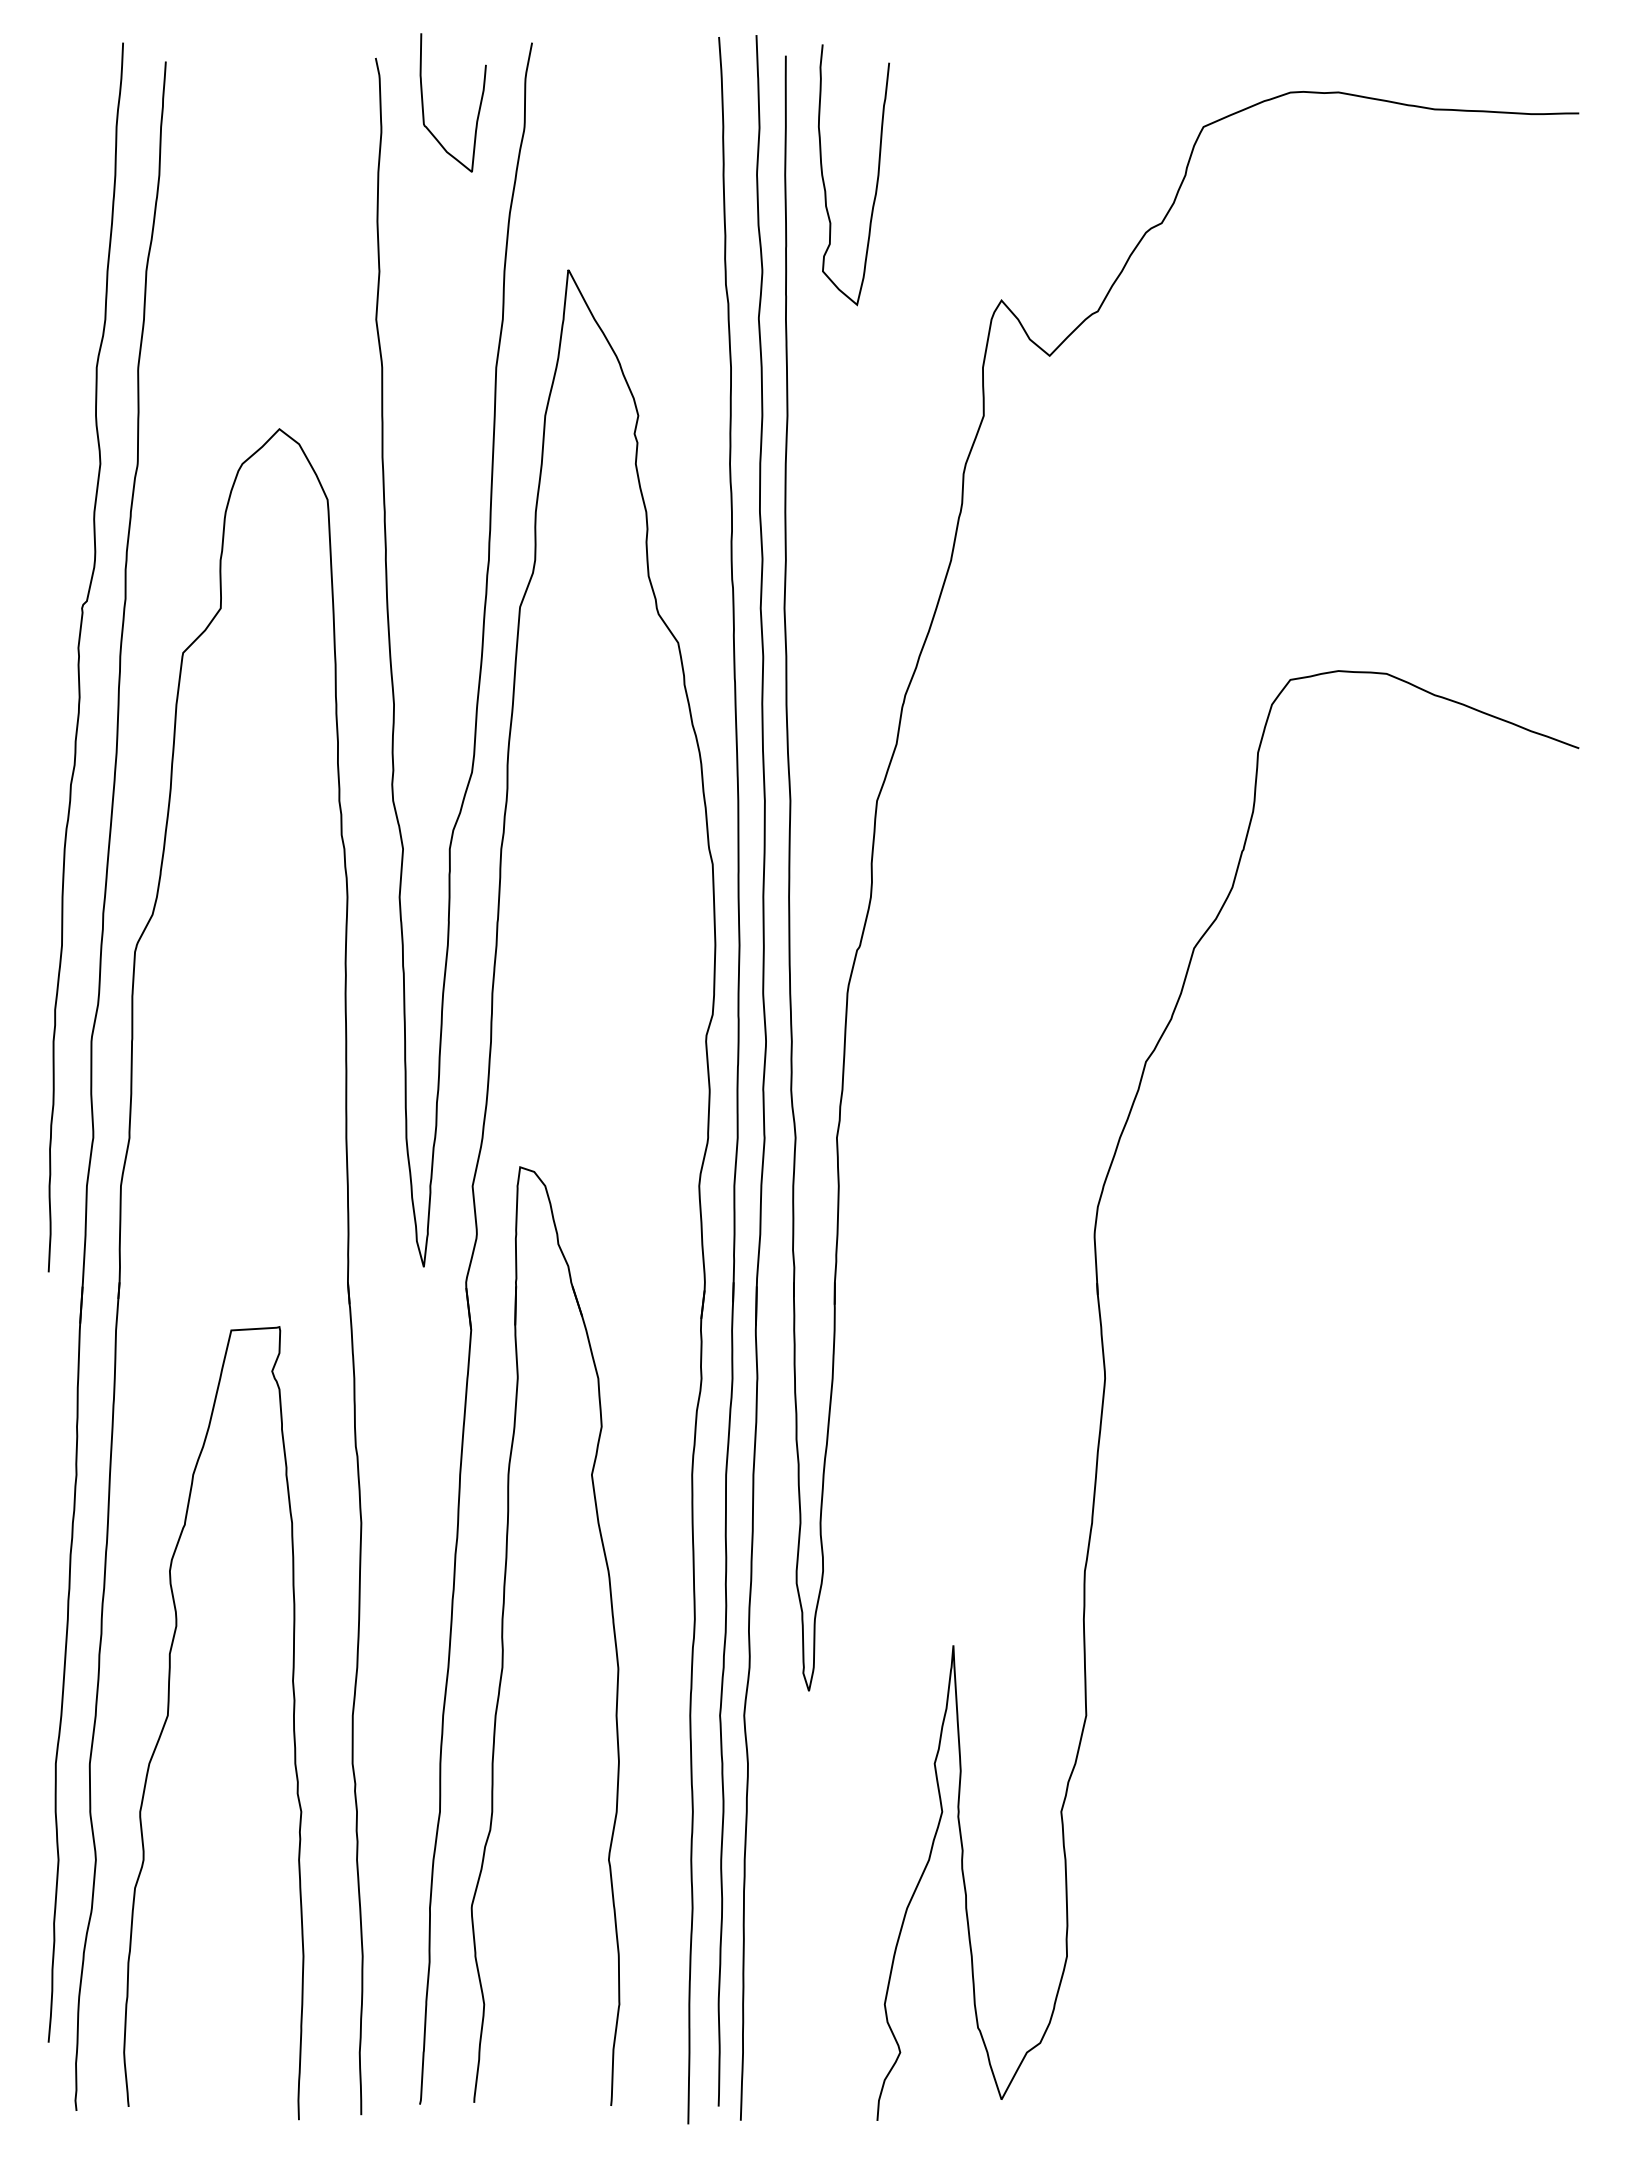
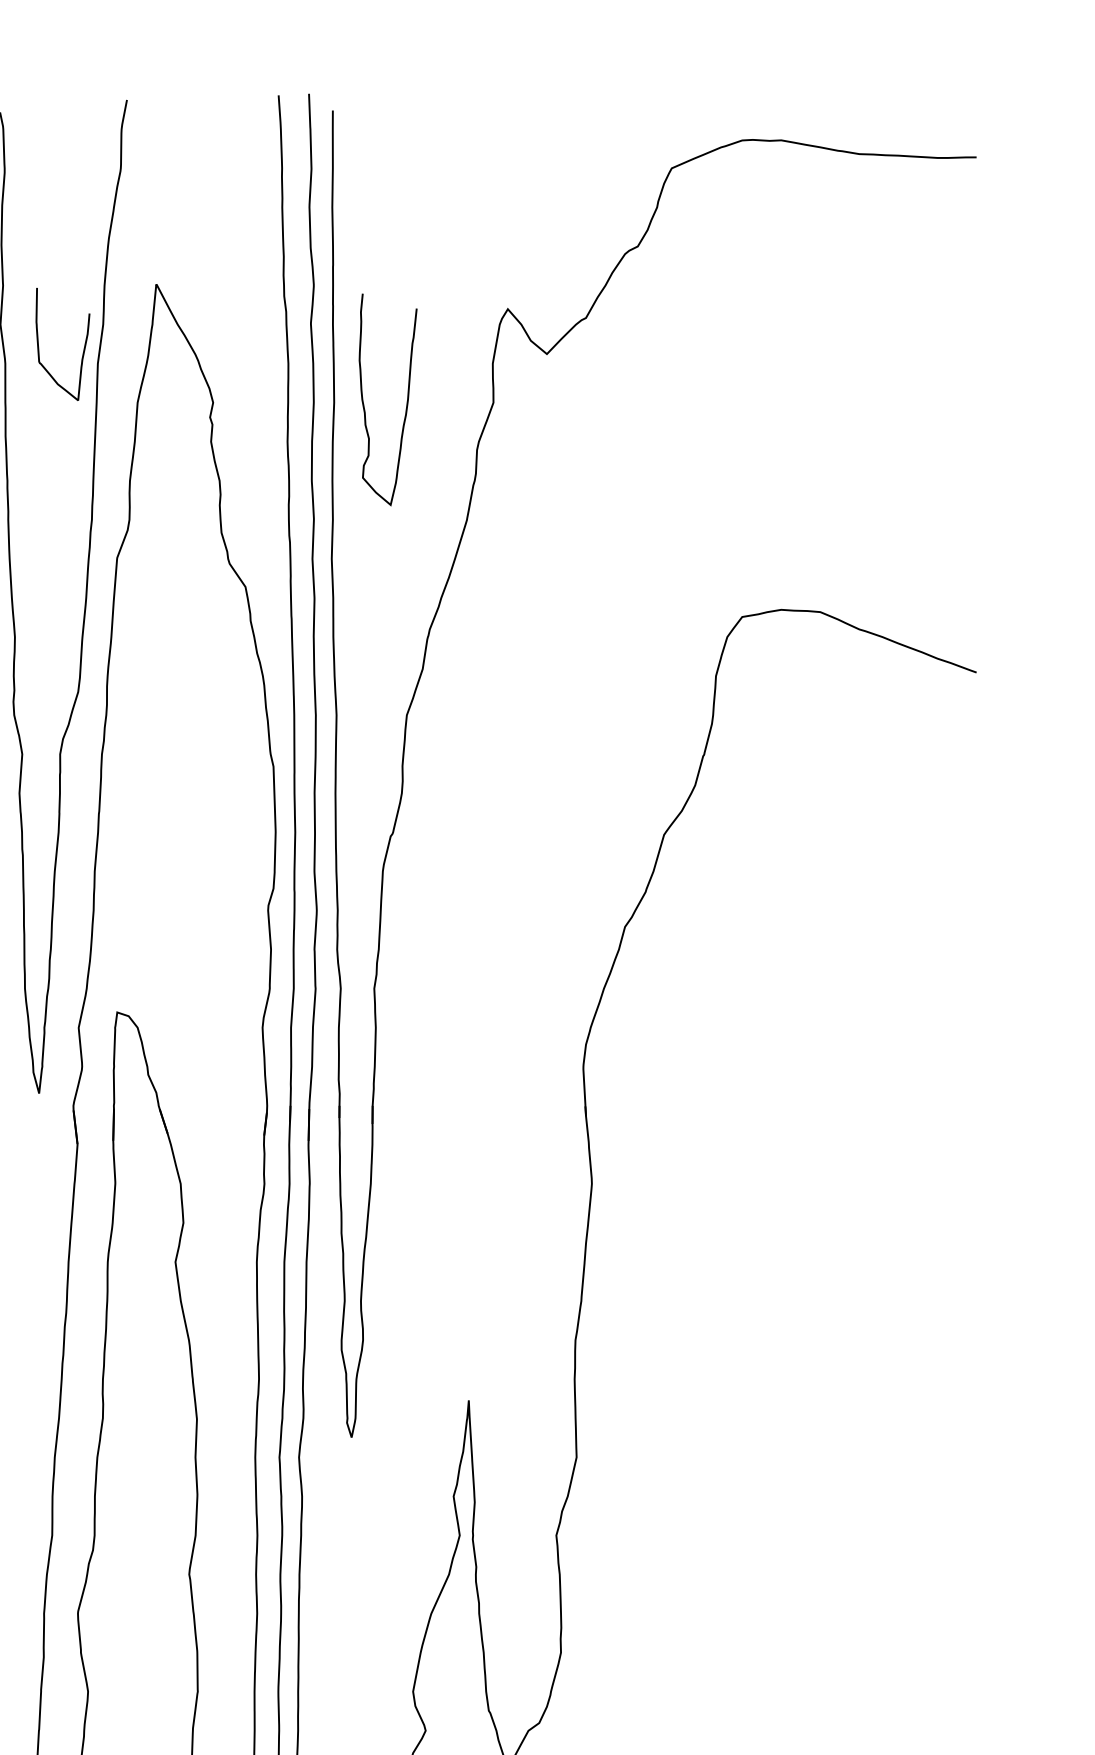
curve: (478, 109) -> (83, 349), moved
curve: (876, 180) -> (406, 404), moved

